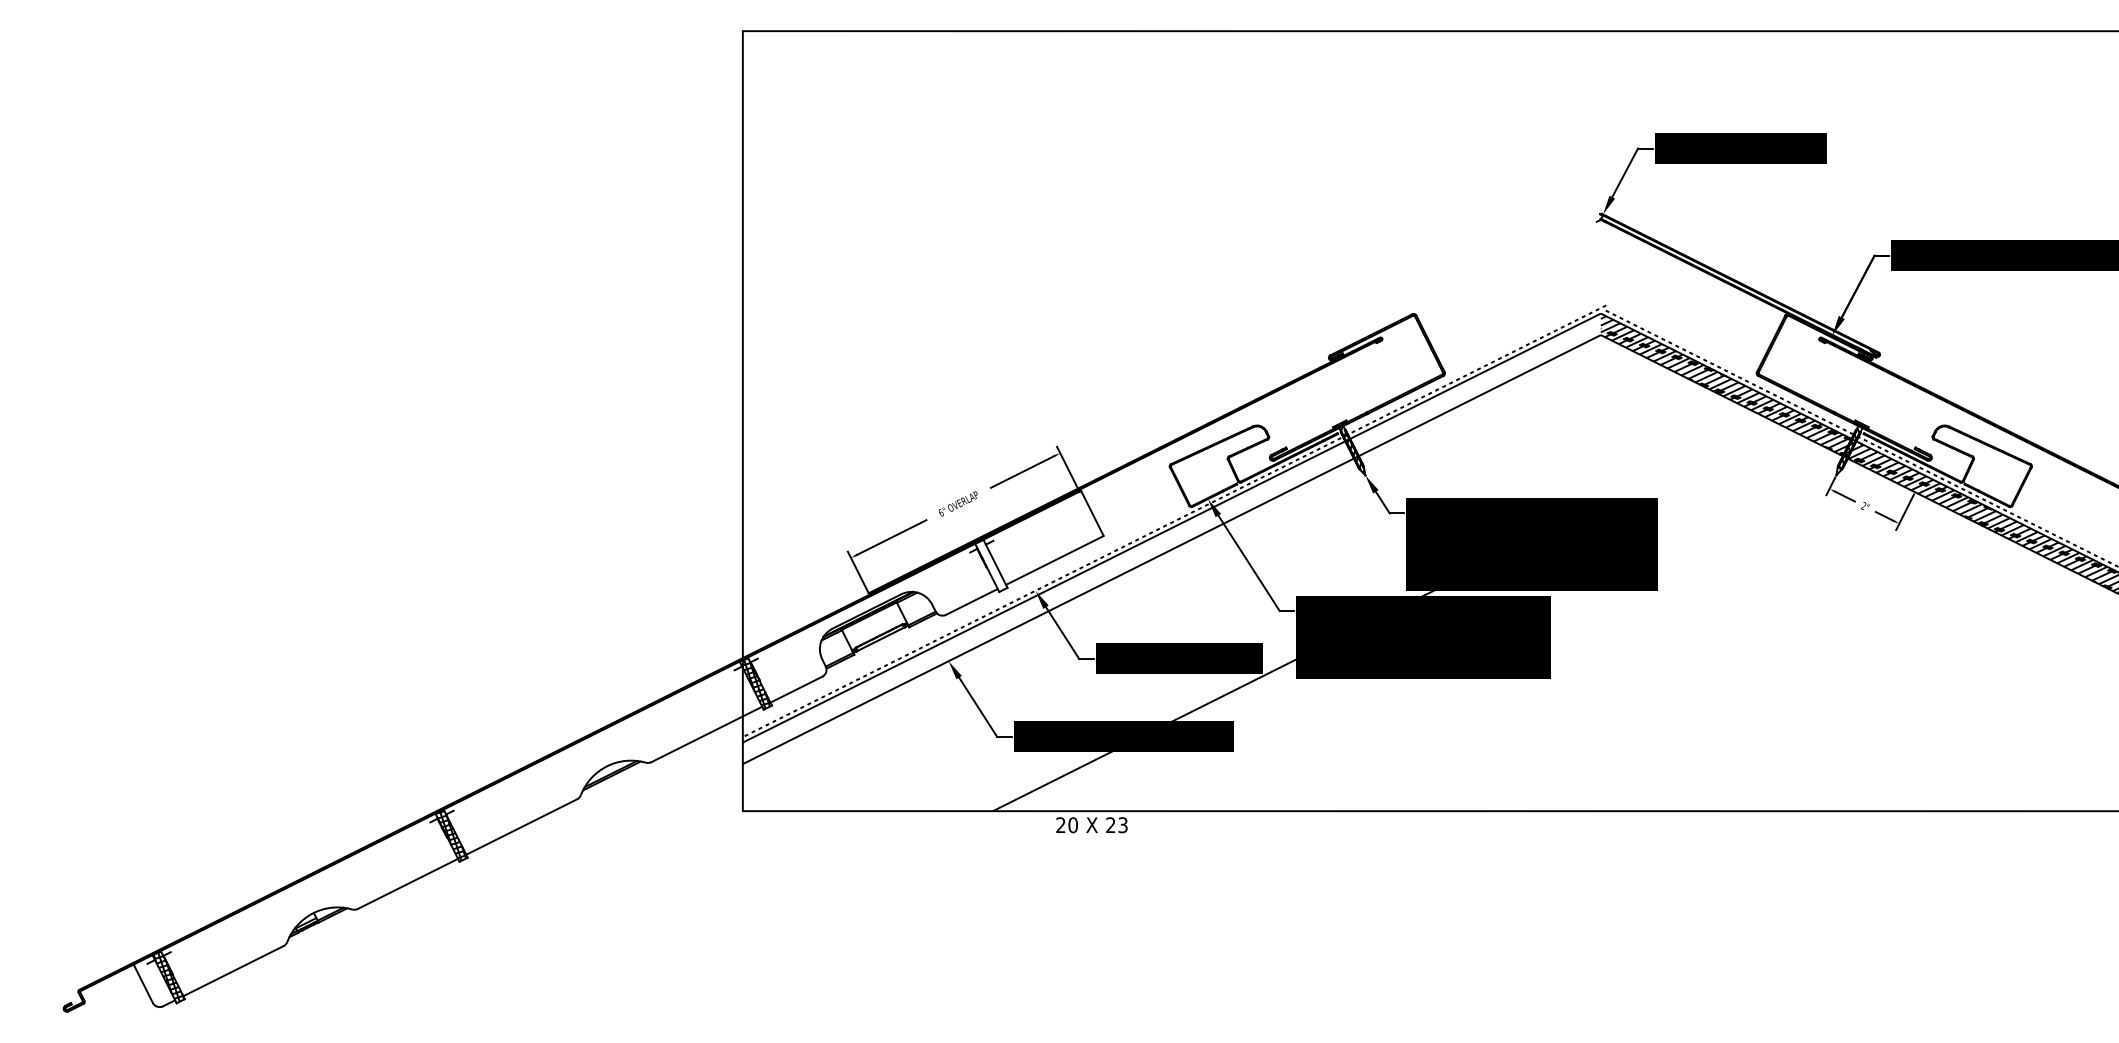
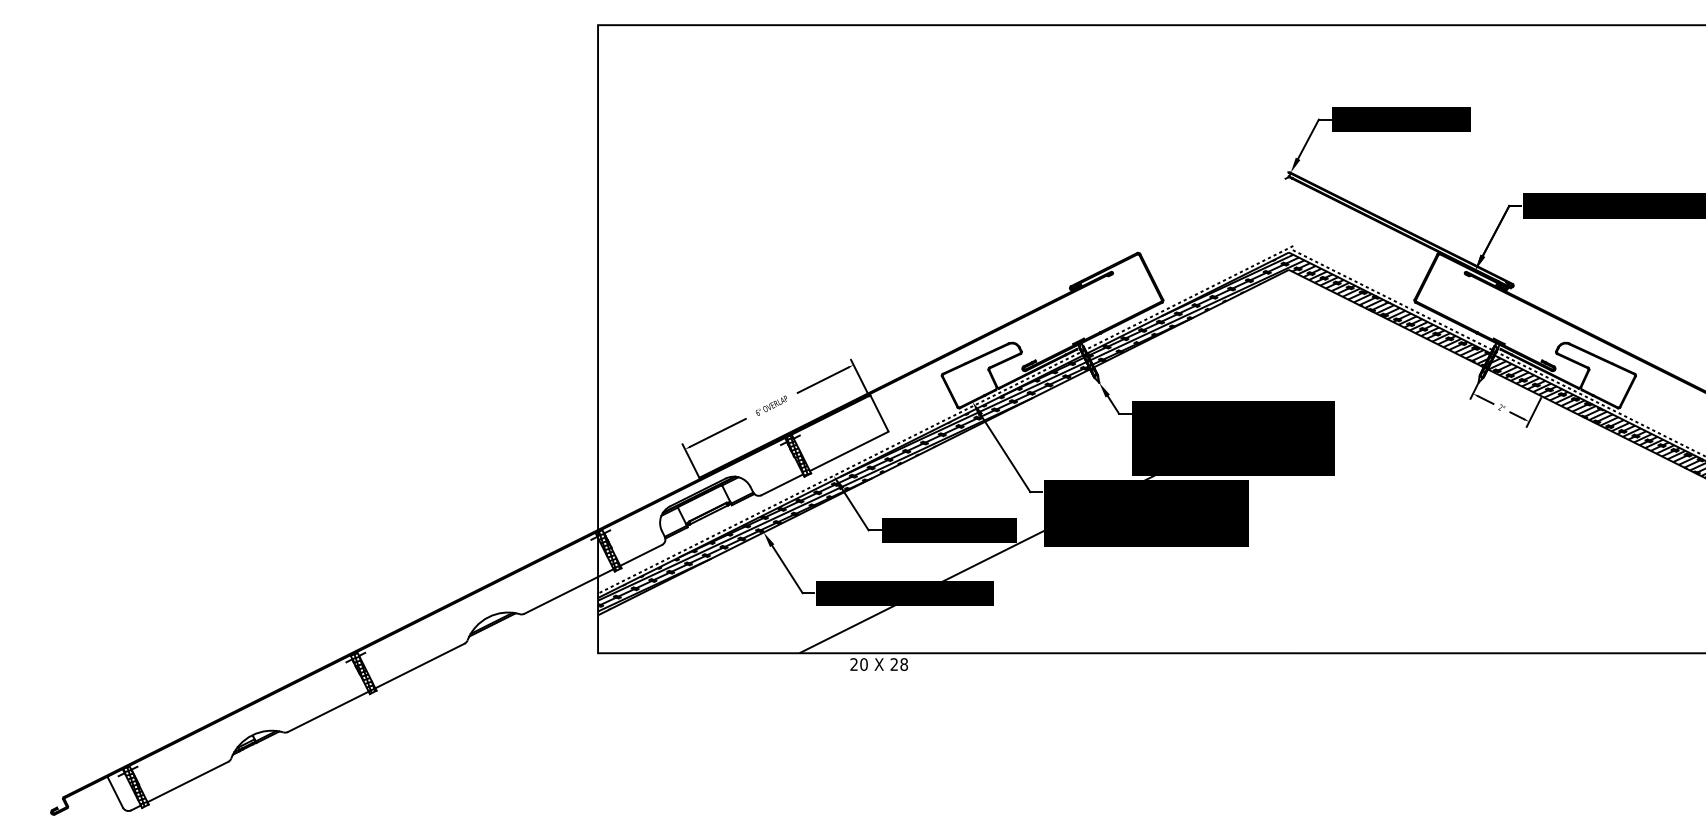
hatch: (1171, 538) -> (943, 433), added
hatch: (991, 565) -> (798, 455), added
text: (1123, 825) -> (904, 664), 23 -> 28

